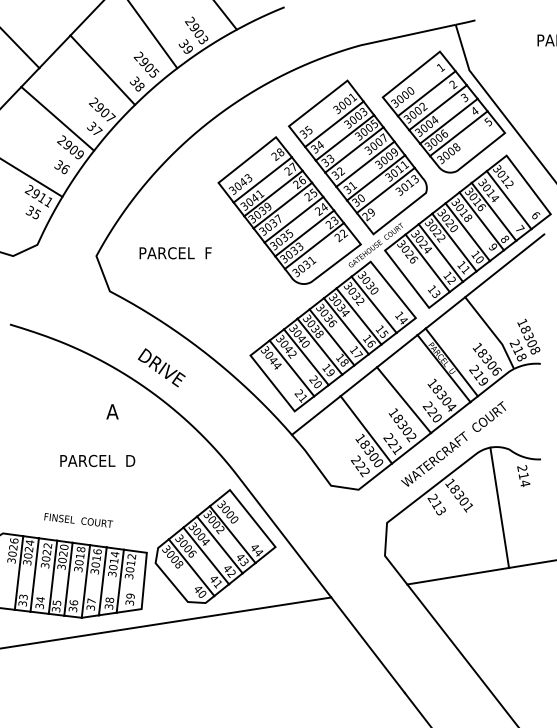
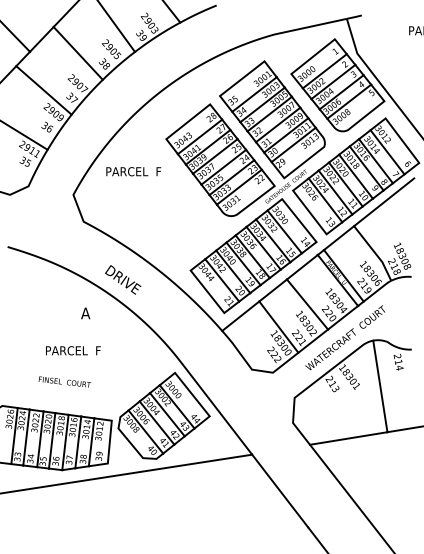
text: (175, 252) -> (133, 171), moved
text: (130, 460) -> (99, 350), PARCEL  D -> PARCEL  F
text: (78, 519) -> (64, 381), moved

